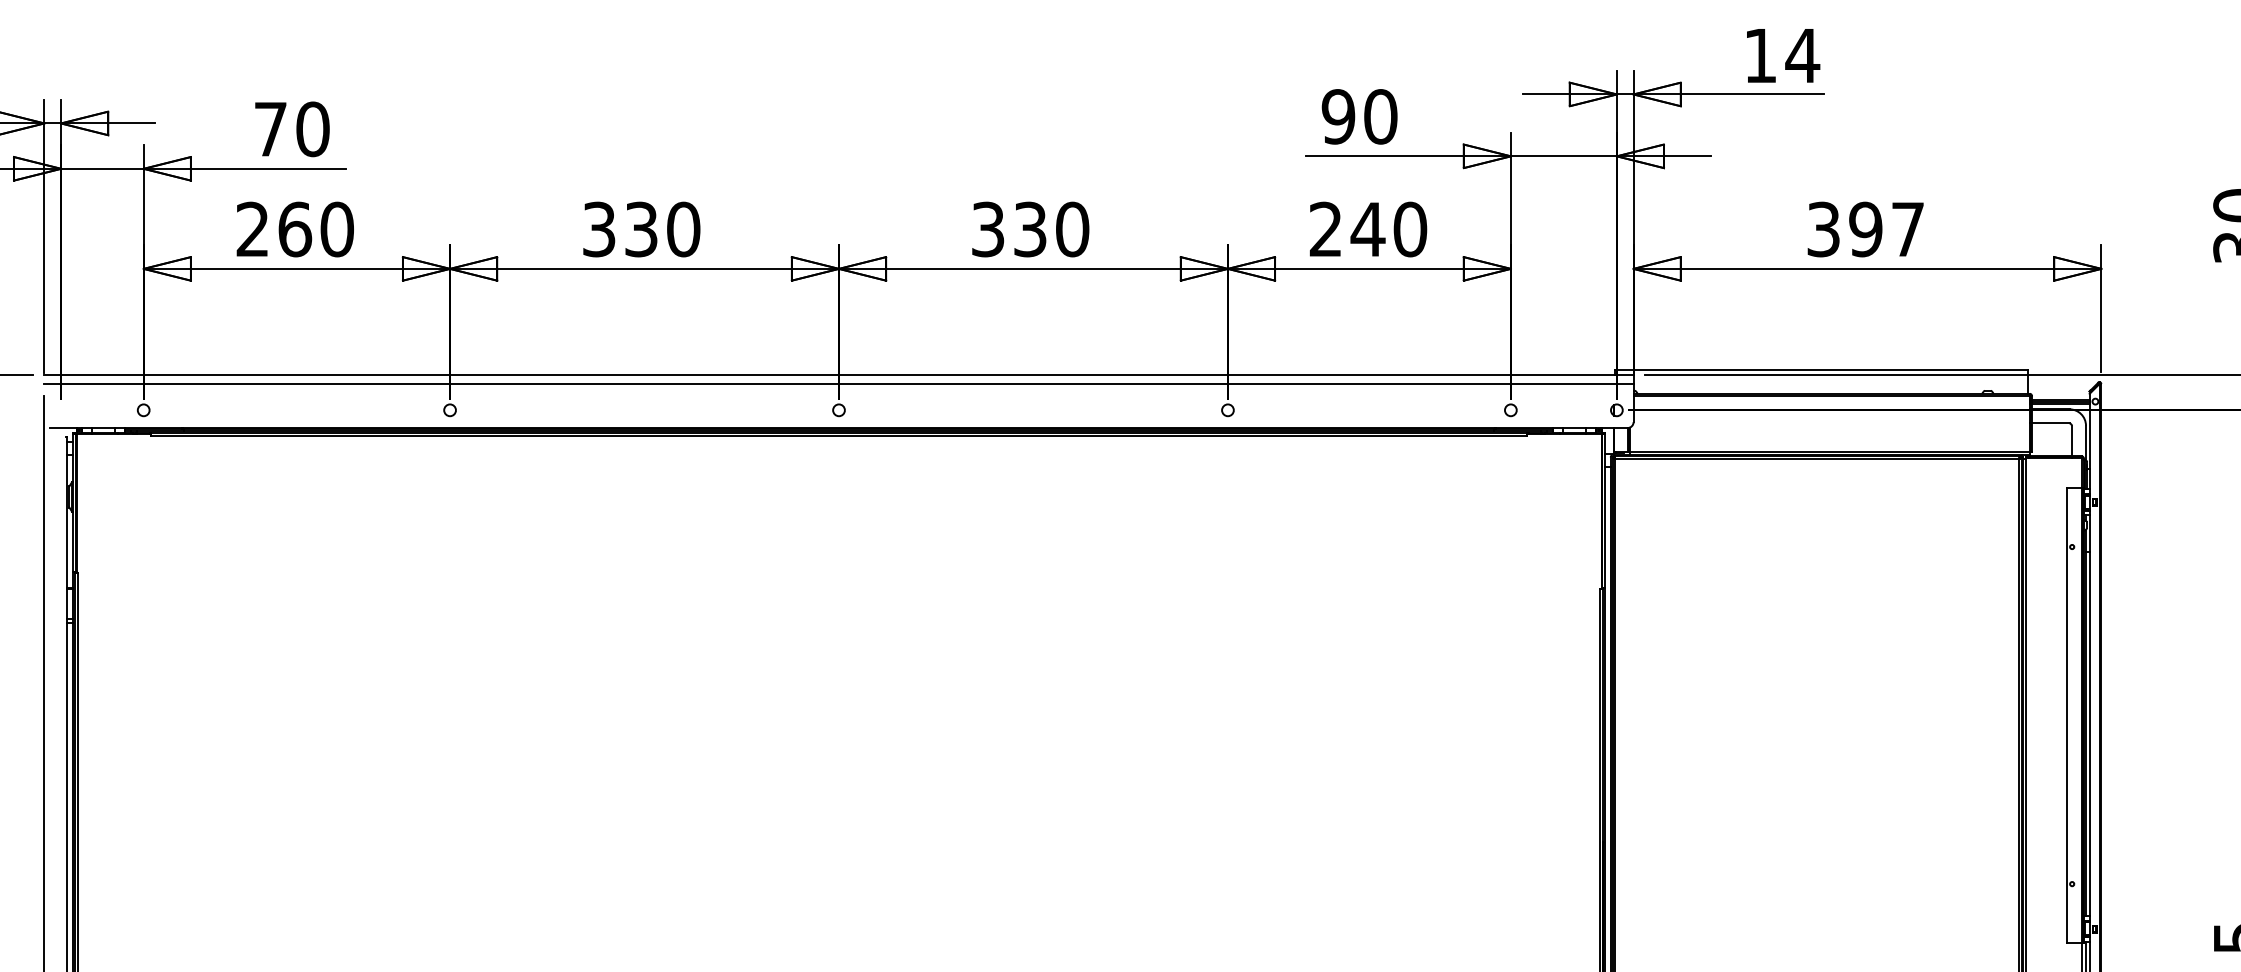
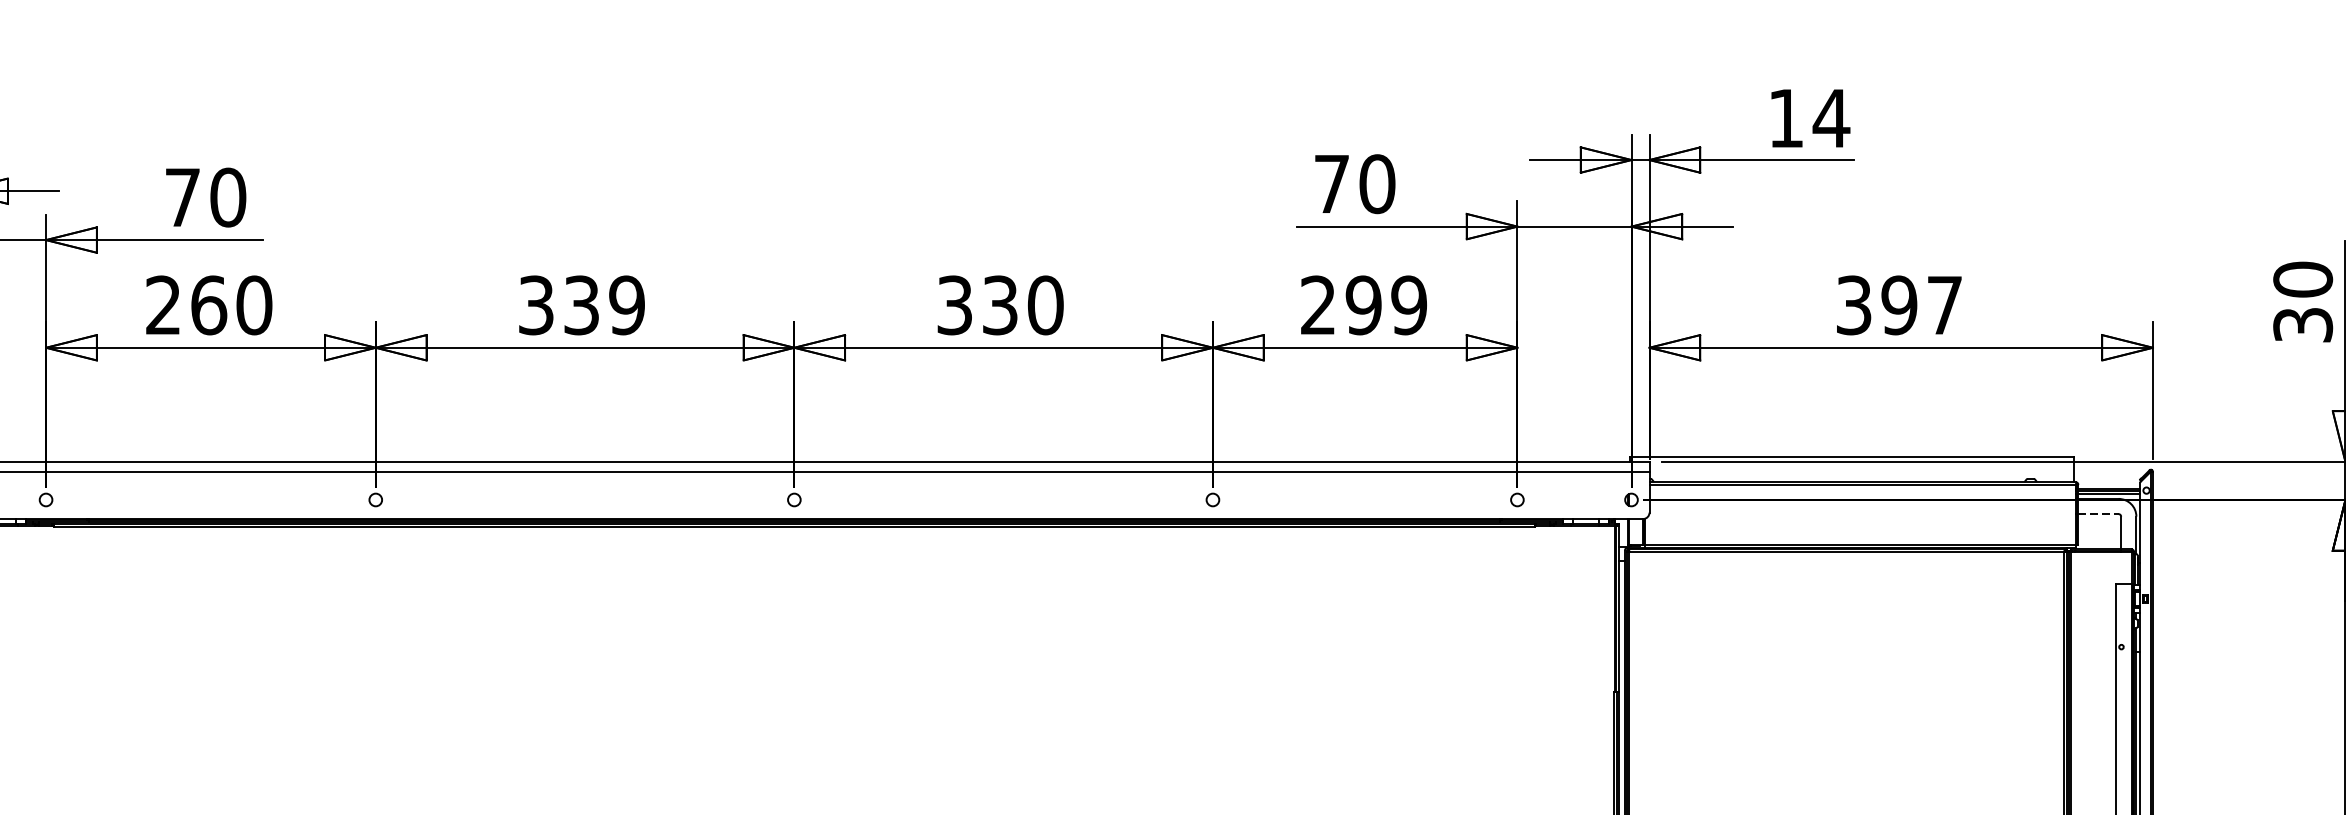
text: (1338, 116) -> (1331, 183), 90 -> 70
text: (683, 229) -> (627, 305), 330 -> 339
text: (1388, 229) -> (1385, 305), 240 -> 299
line: (2050, 423) -> (2098, 514), solid -> dashed

